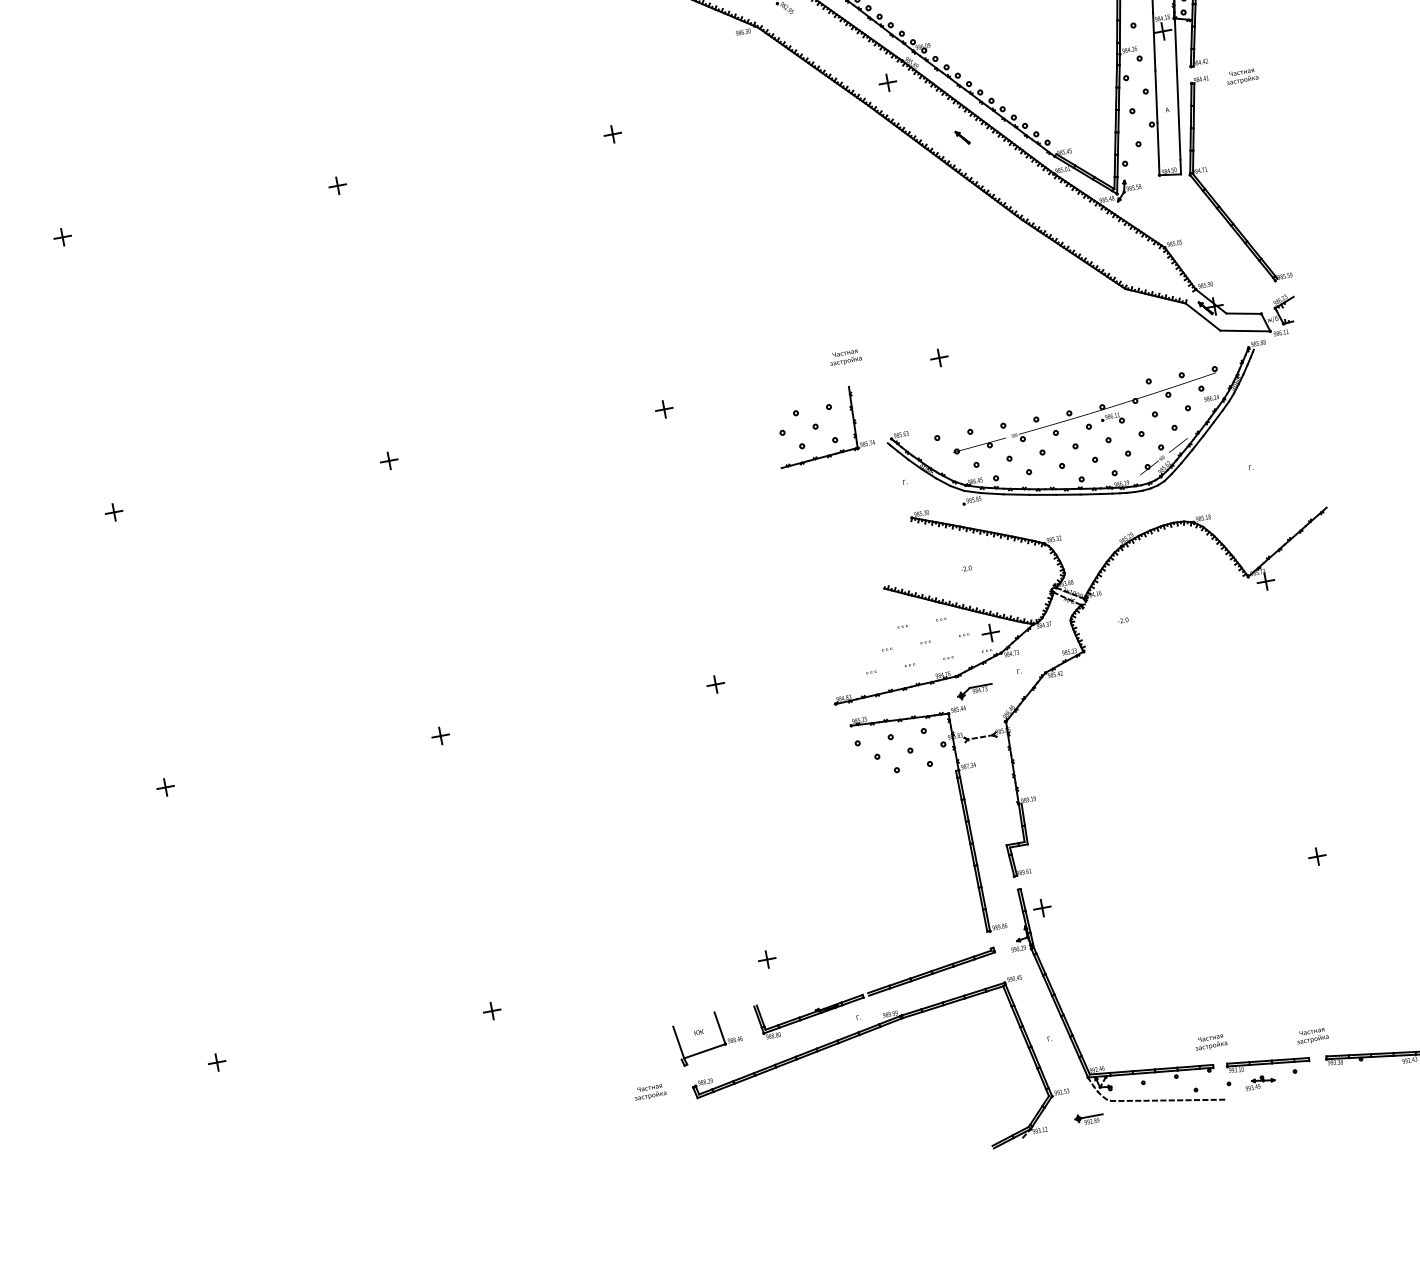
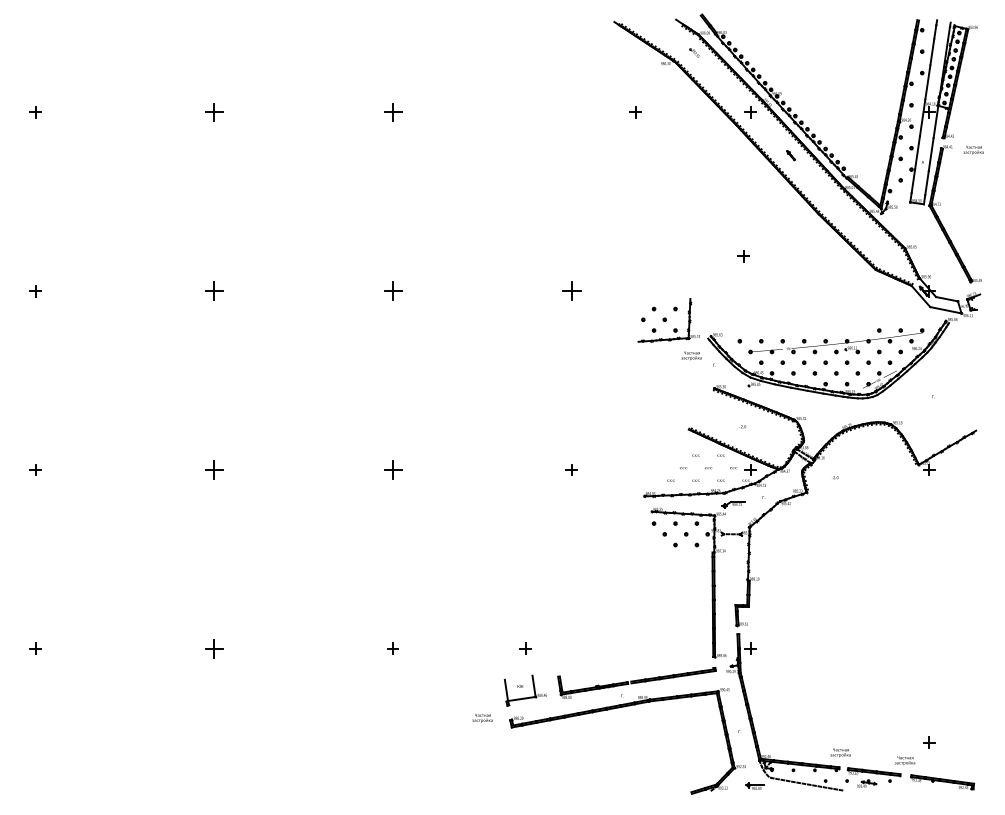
part: (612, 134) -> (635, 112), moved
part: (336, 186) -> (392, 112), size x1.6
part: (63, 237) -> (214, 112), size x1.6
text: (845, 356) -> (691, 355), moved
part: (939, 358) -> (743, 256), moved
part: (663, 409) -> (571, 291), size x1.6
part: (388, 461) -> (392, 291), size x1.6
part: (114, 512) -> (214, 291), size x1.6
part: (439, 735) -> (392, 469), size x1.6
part: (165, 786) -> (214, 469), size x1.6
part: (1317, 856) -> (929, 742), moved
part: (766, 959) -> (525, 648), moved
part: (217, 1062) -> (214, 648), size x1.6

